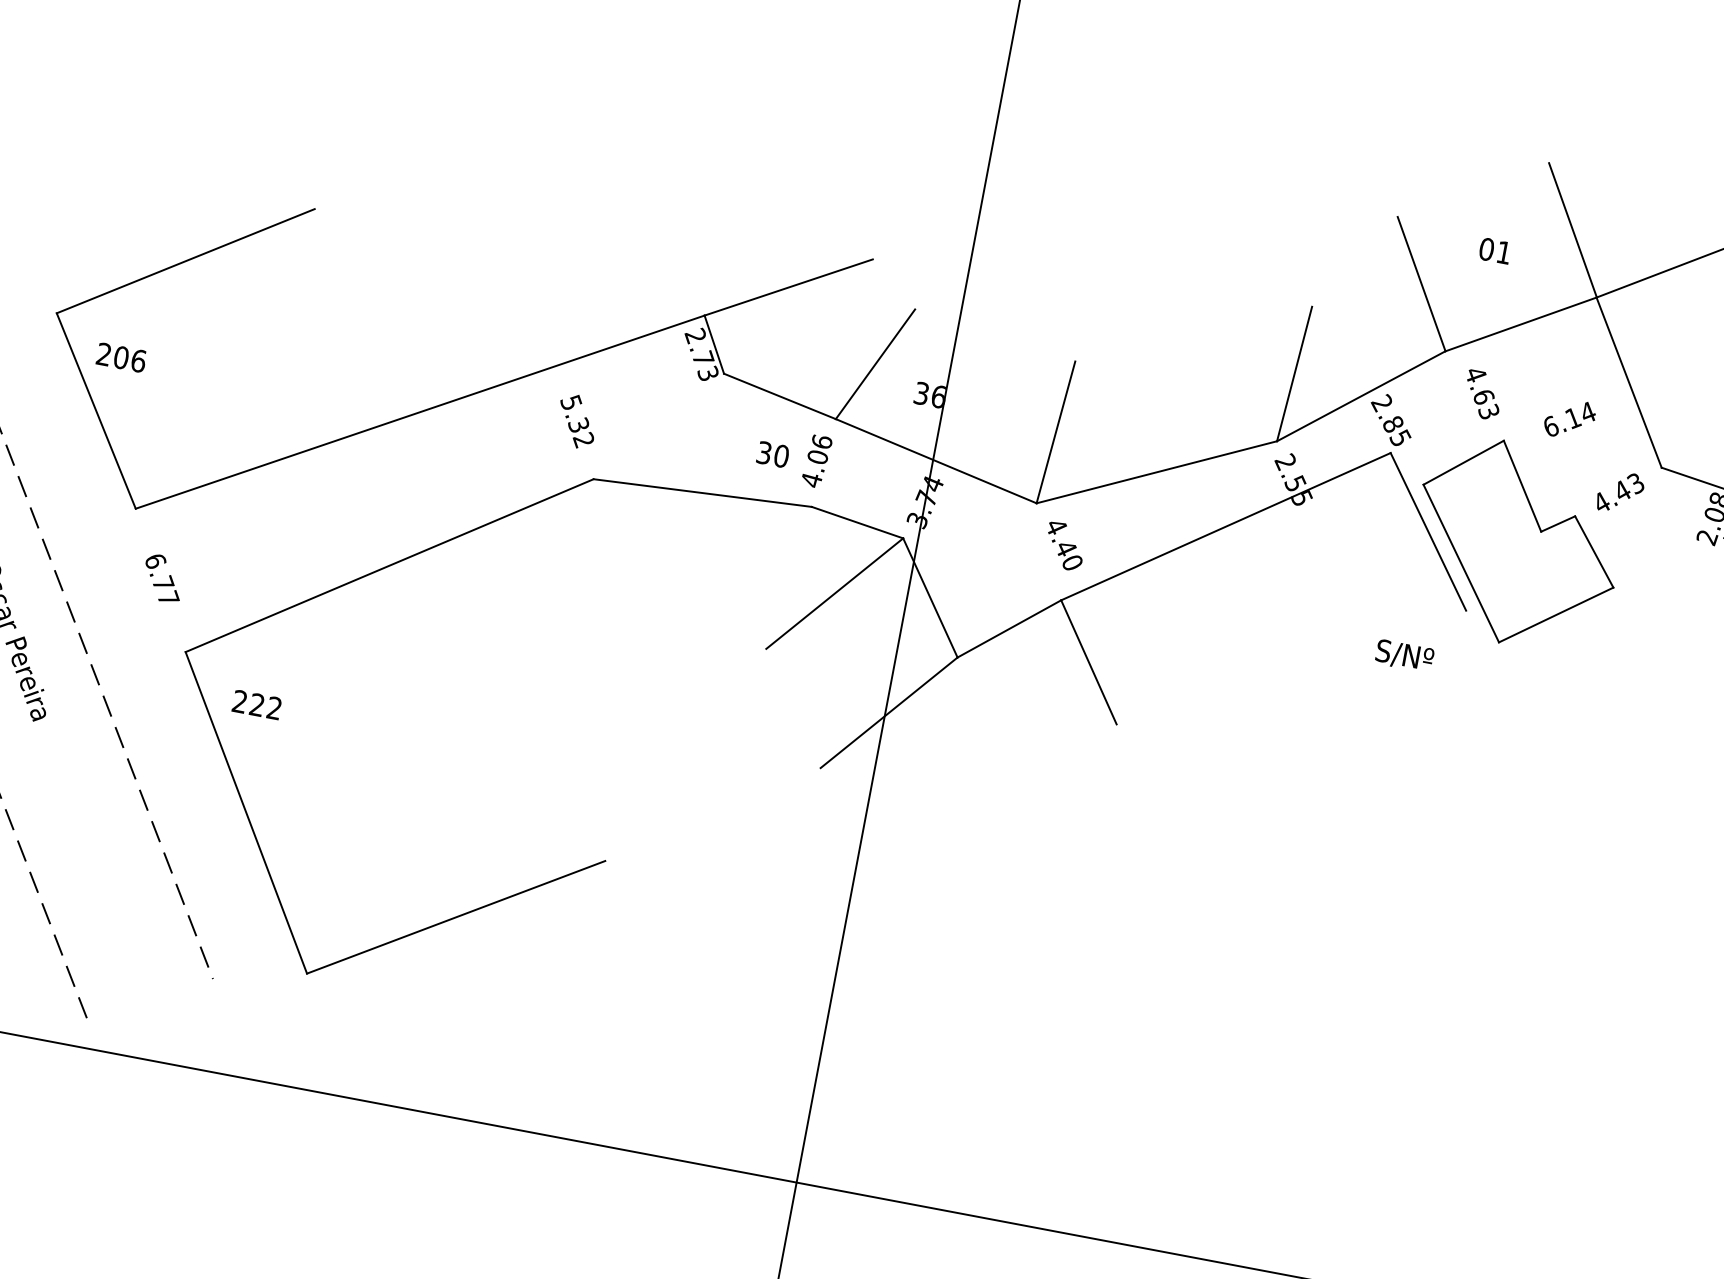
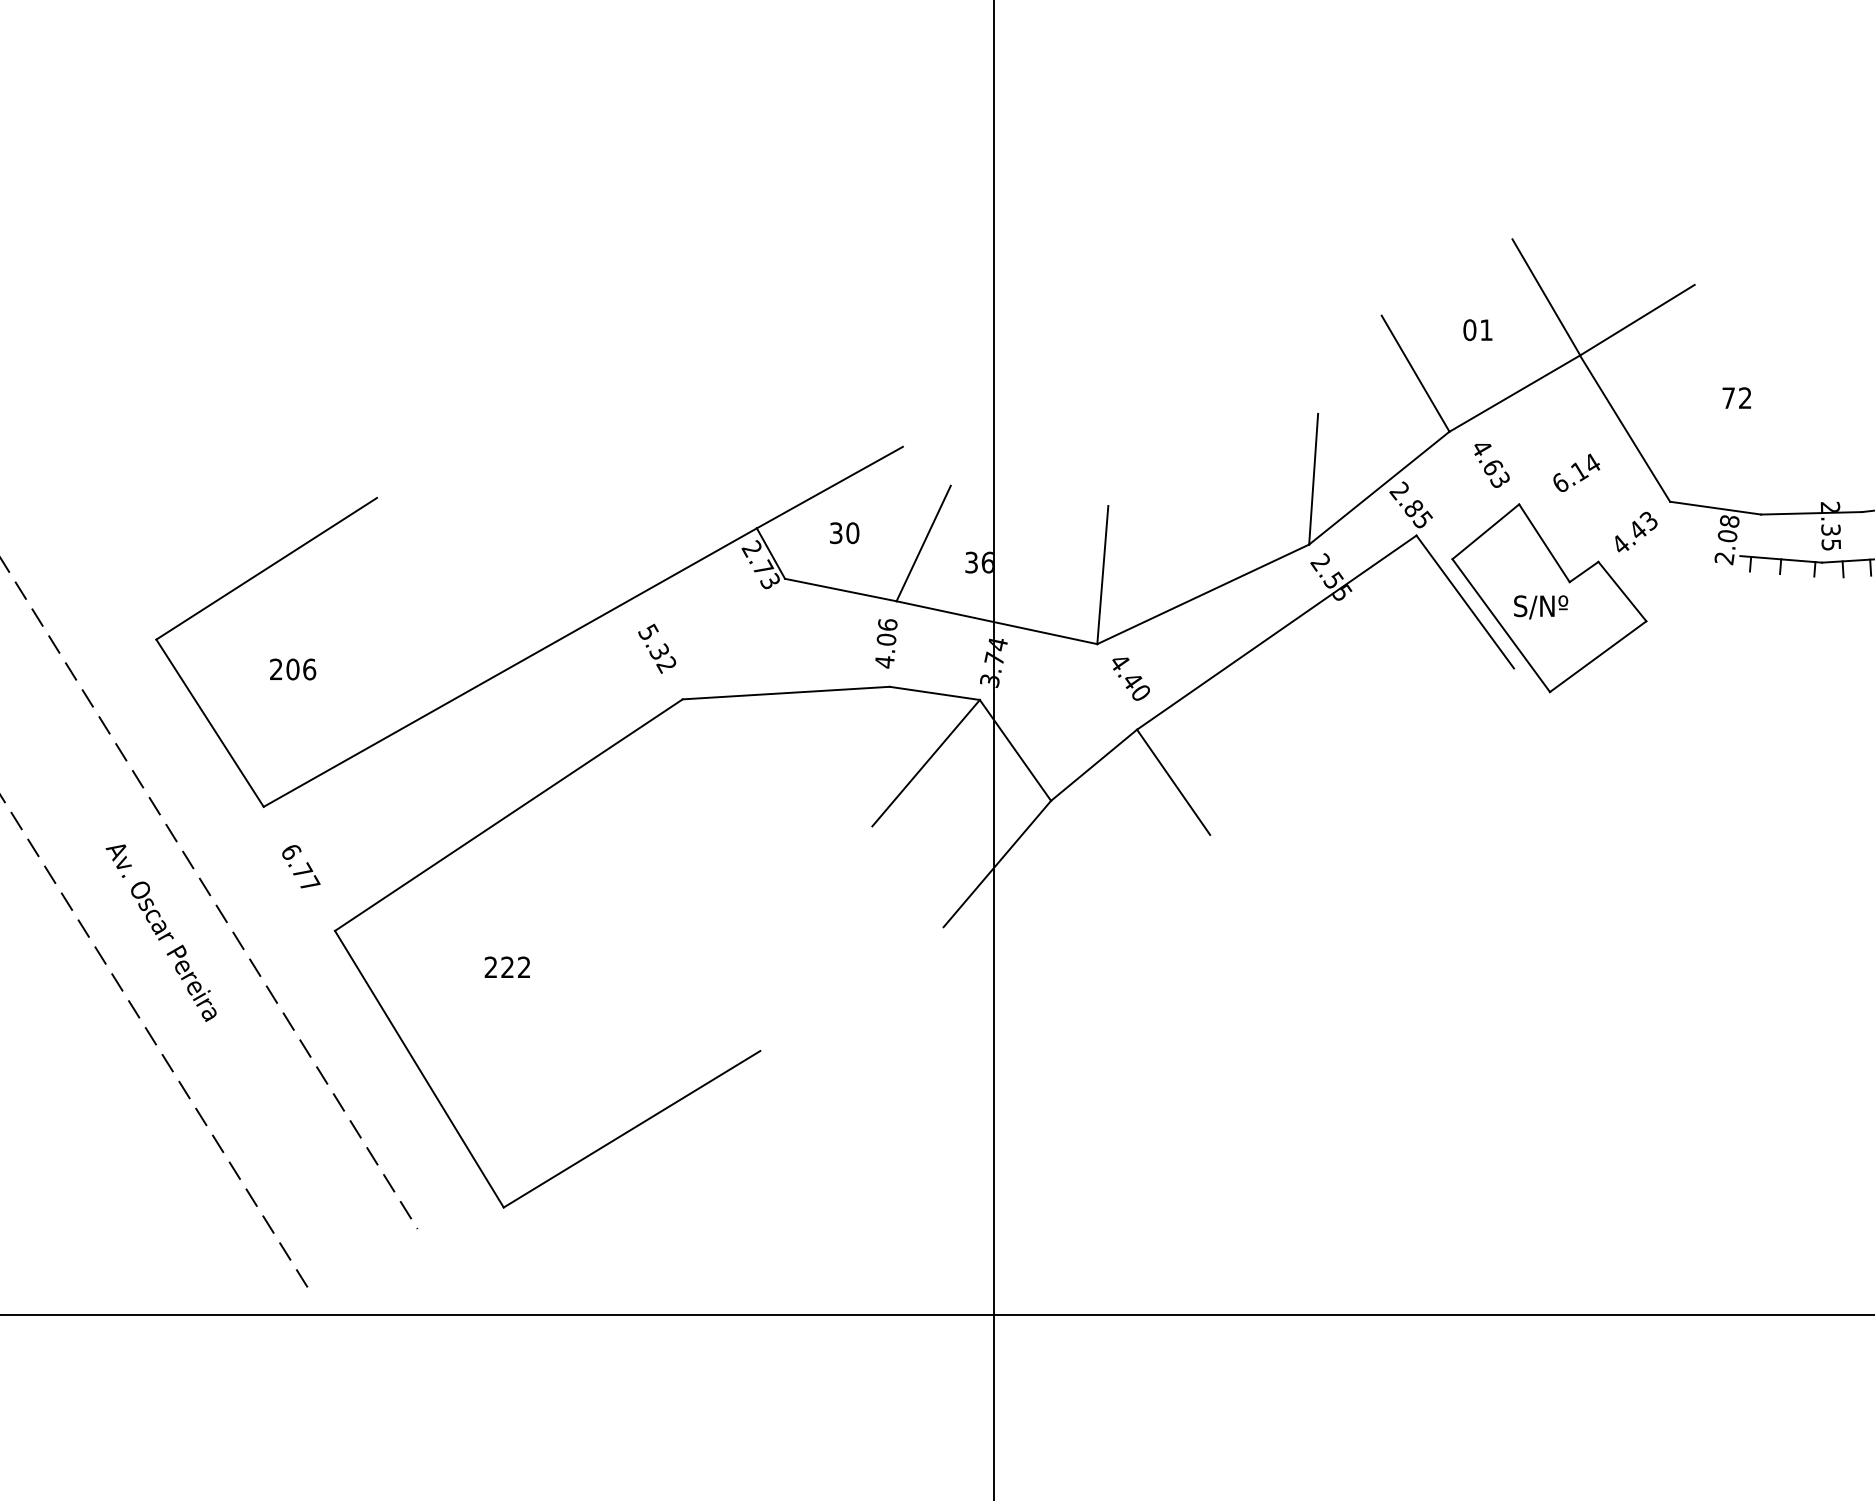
text: (121, 357) -> (293, 669), moved
text: (772, 454) -> (844, 533), moved
text: (1405, 656) -> (1541, 607), moved
text: (256, 703) -> (506, 966), moved

